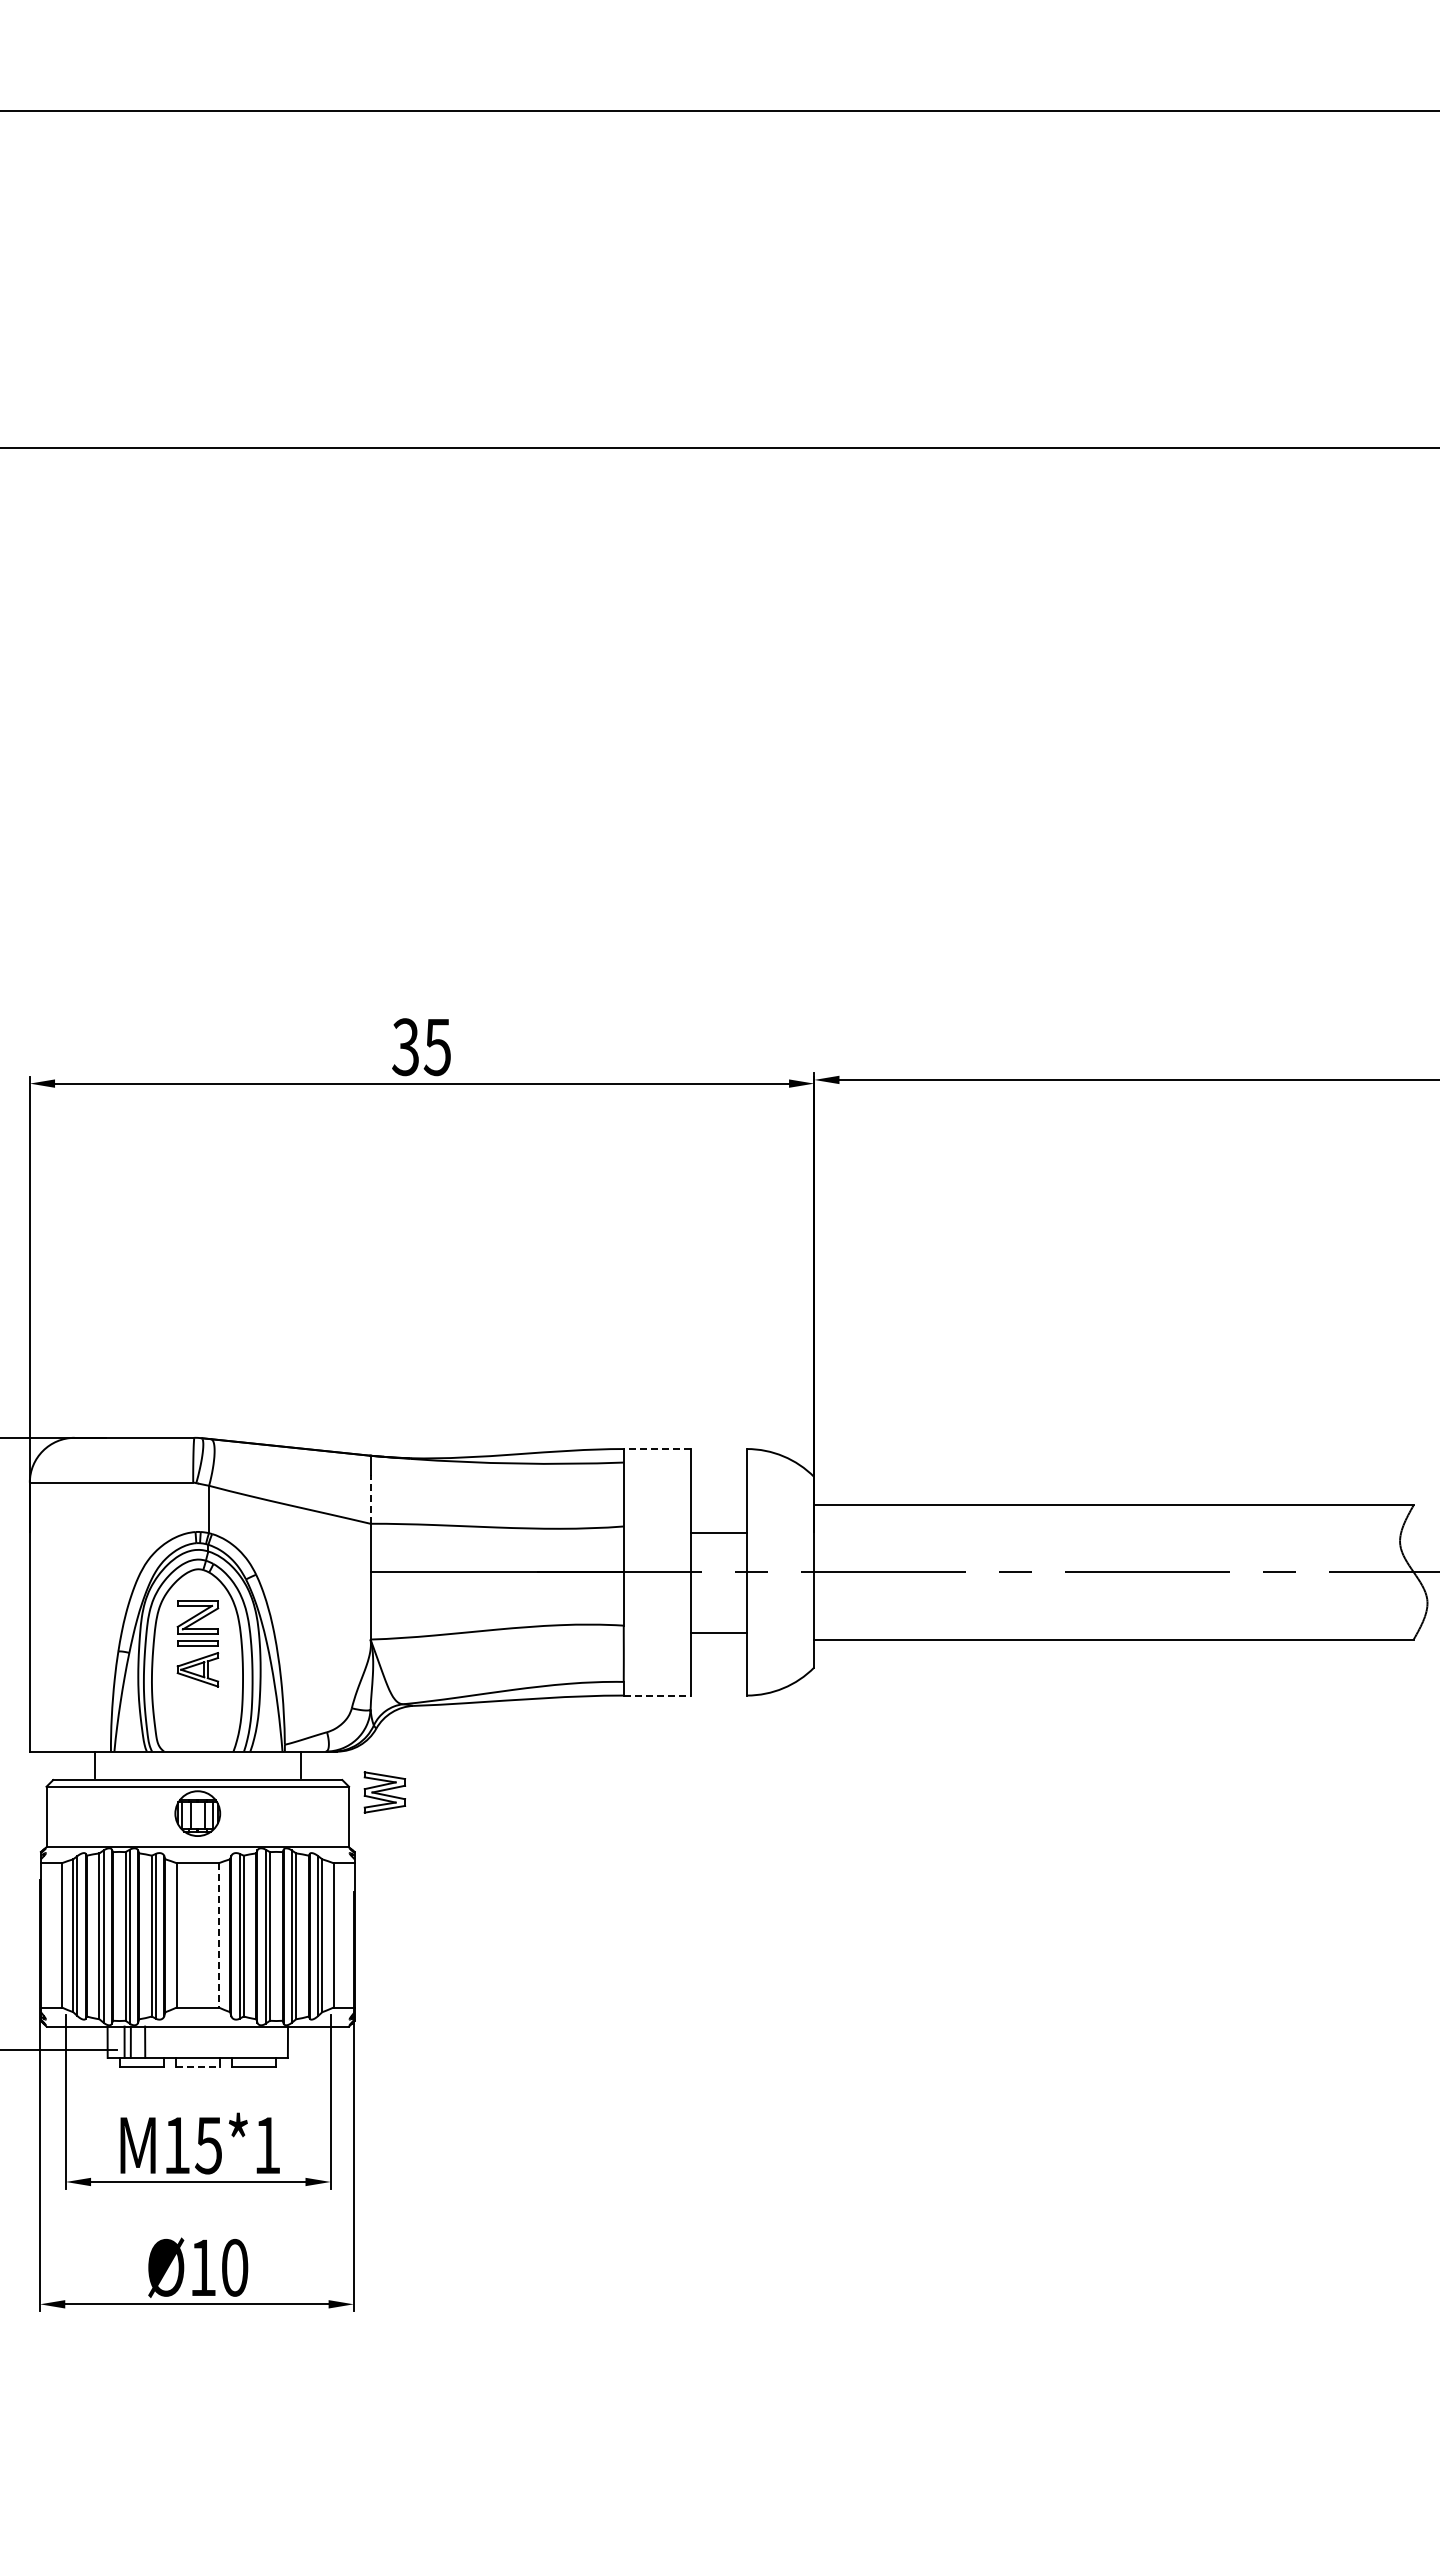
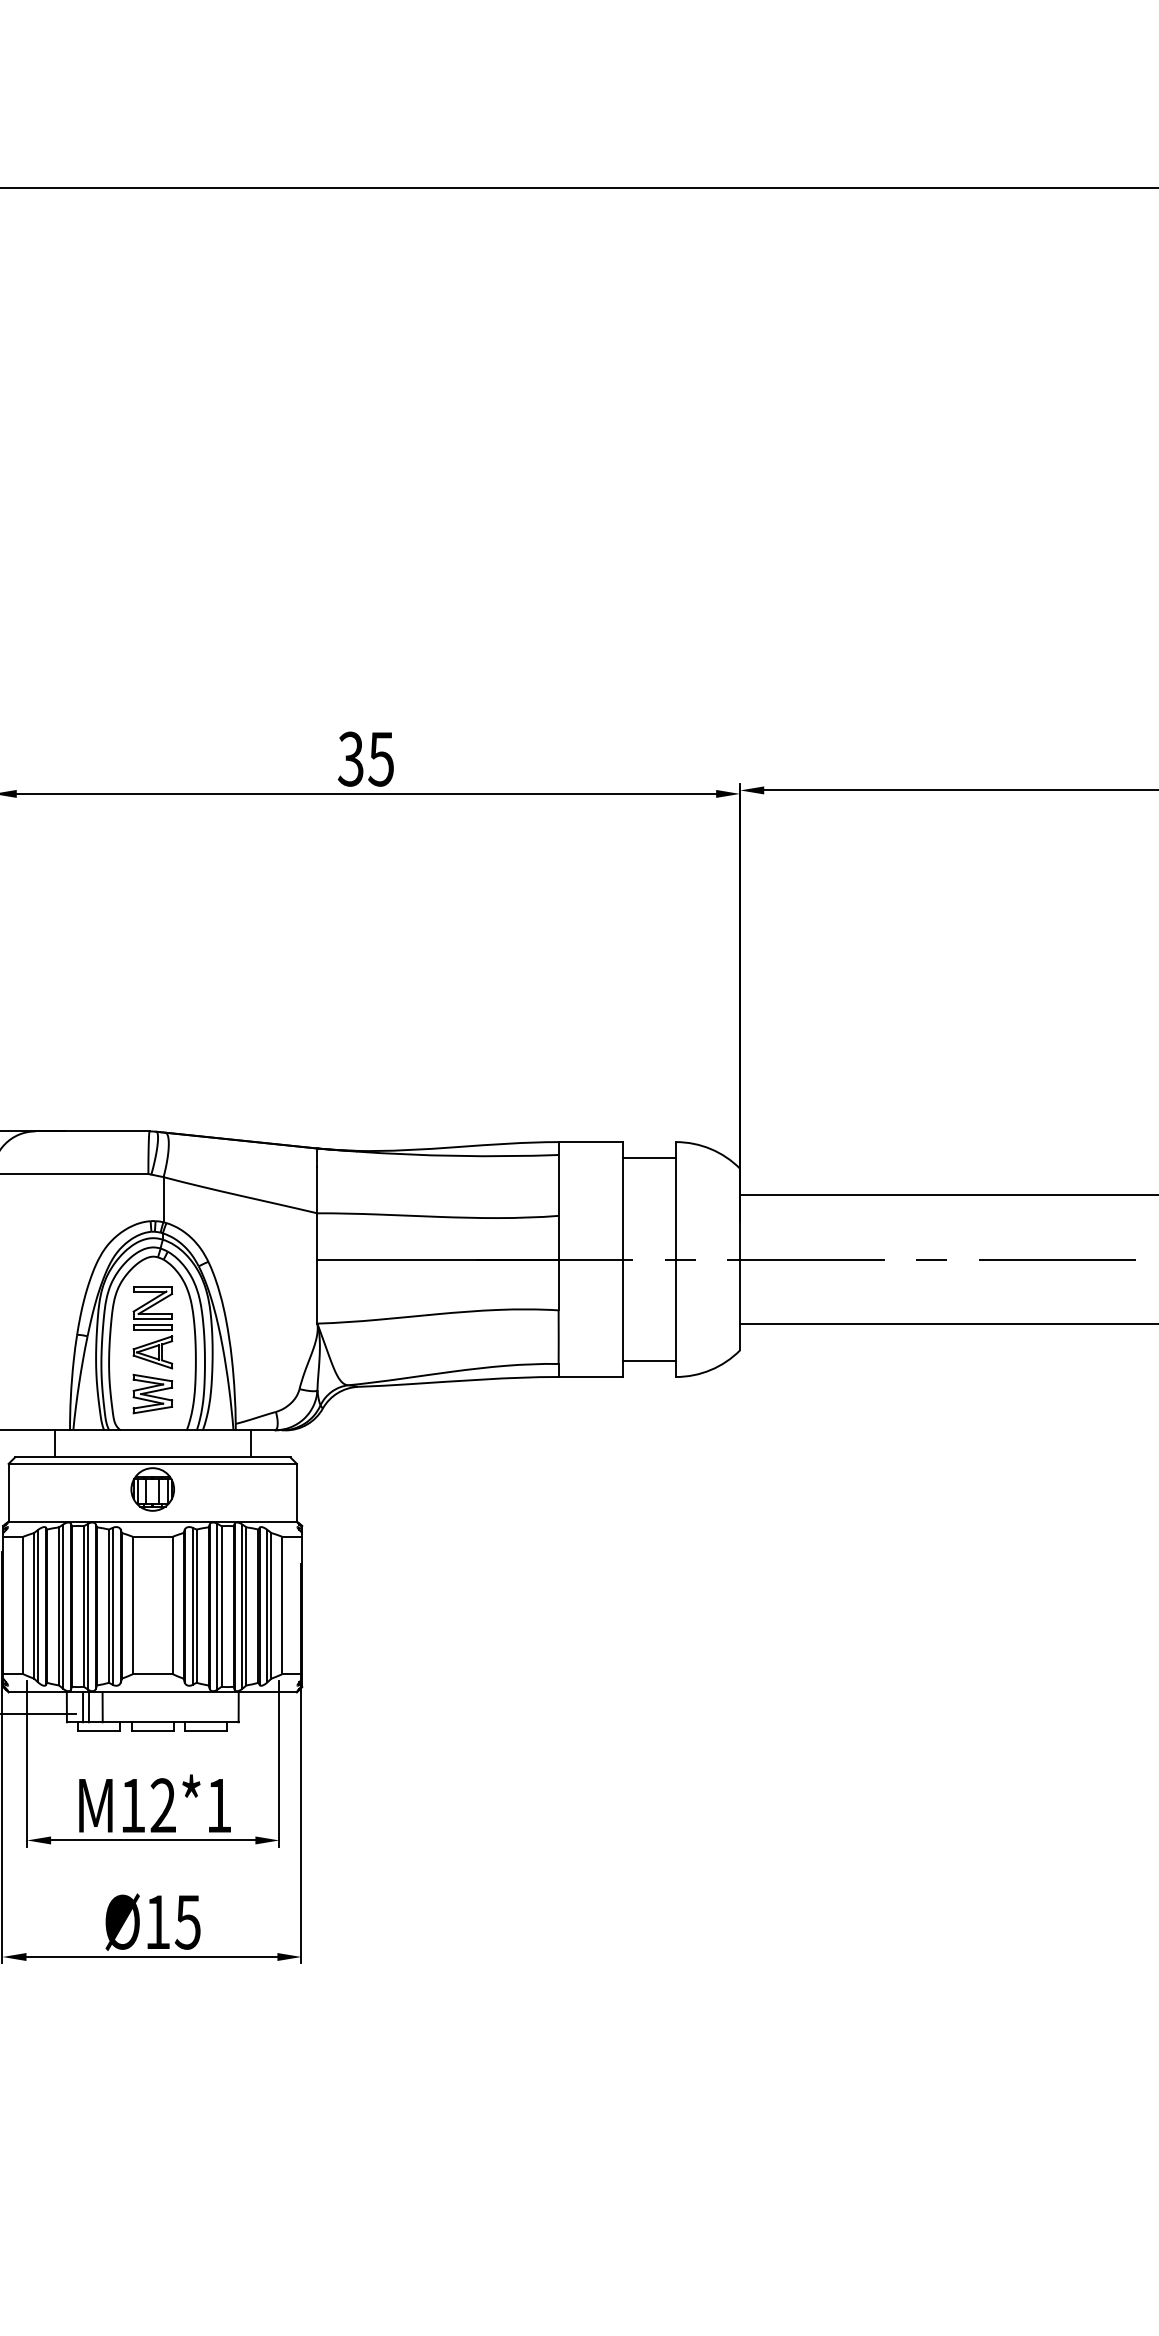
line: (657, 1449) -> (590, 1142), dashed -> solid
line: (370, 1499) -> (317, 1190), dashed -> solid
line: (719, 1532) -> (649, 1157), moved
line: (719, 1632) -> (649, 1360), moved
line: (657, 1695) -> (590, 1376), dashed -> solid
part: (384, 1792) -> (152, 1394), moved
line: (218, 1935) -> (172, 1605), dashed -> solid
line: (197, 2066) -> (152, 1730), dashed -> solid
text: (208, 2145) -> (162, 1805), M15*1 -> M12*1
text: (234, 2267) -> (187, 1921), Ø10 -> Ø15

